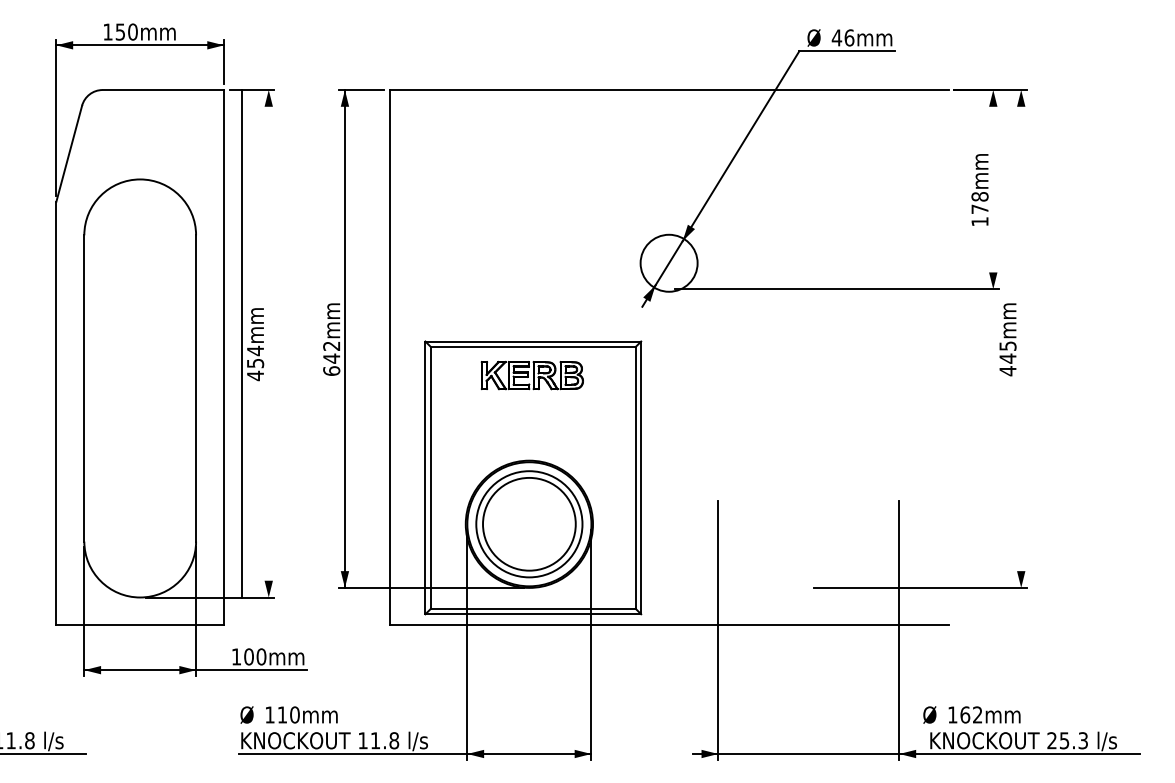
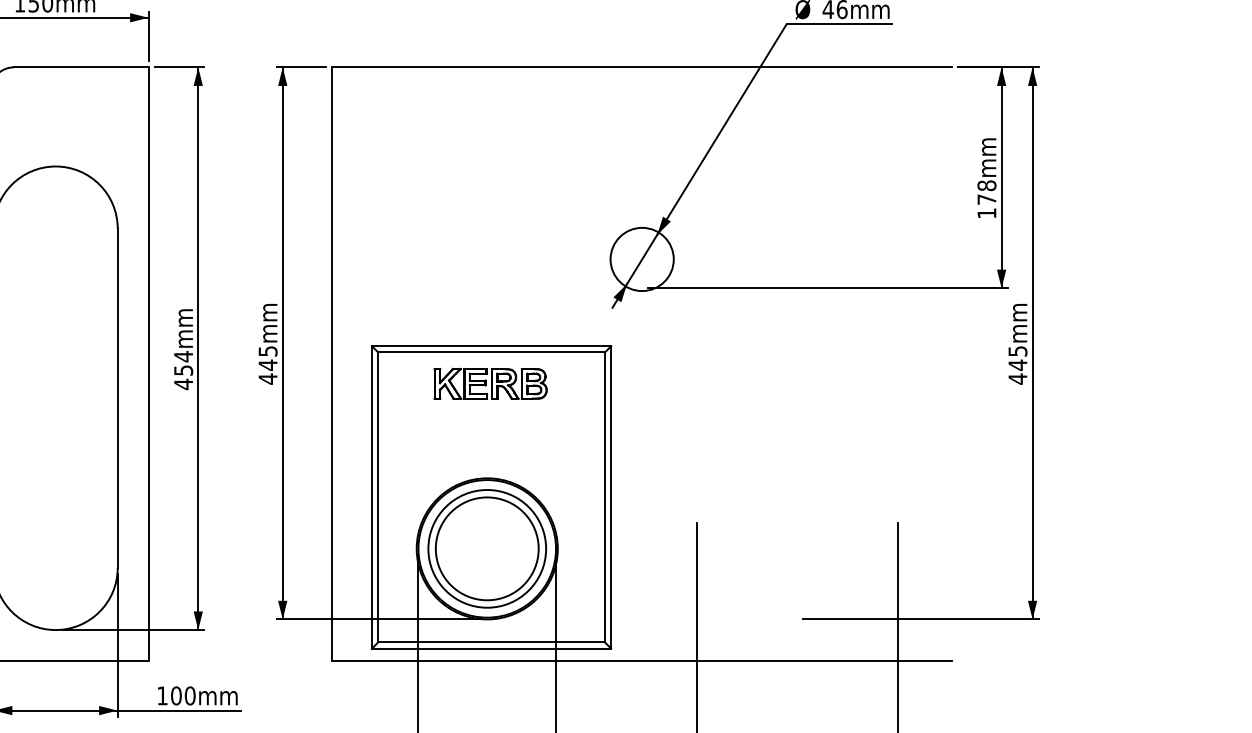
line: (993, 189) -> (1001, 177), added
line: (1021, 338) -> (1032, 342), added
line: (241, 343) -> (197, 348), moved
text: (331, 358) -> (267, 365), 642mm -> 445mm

